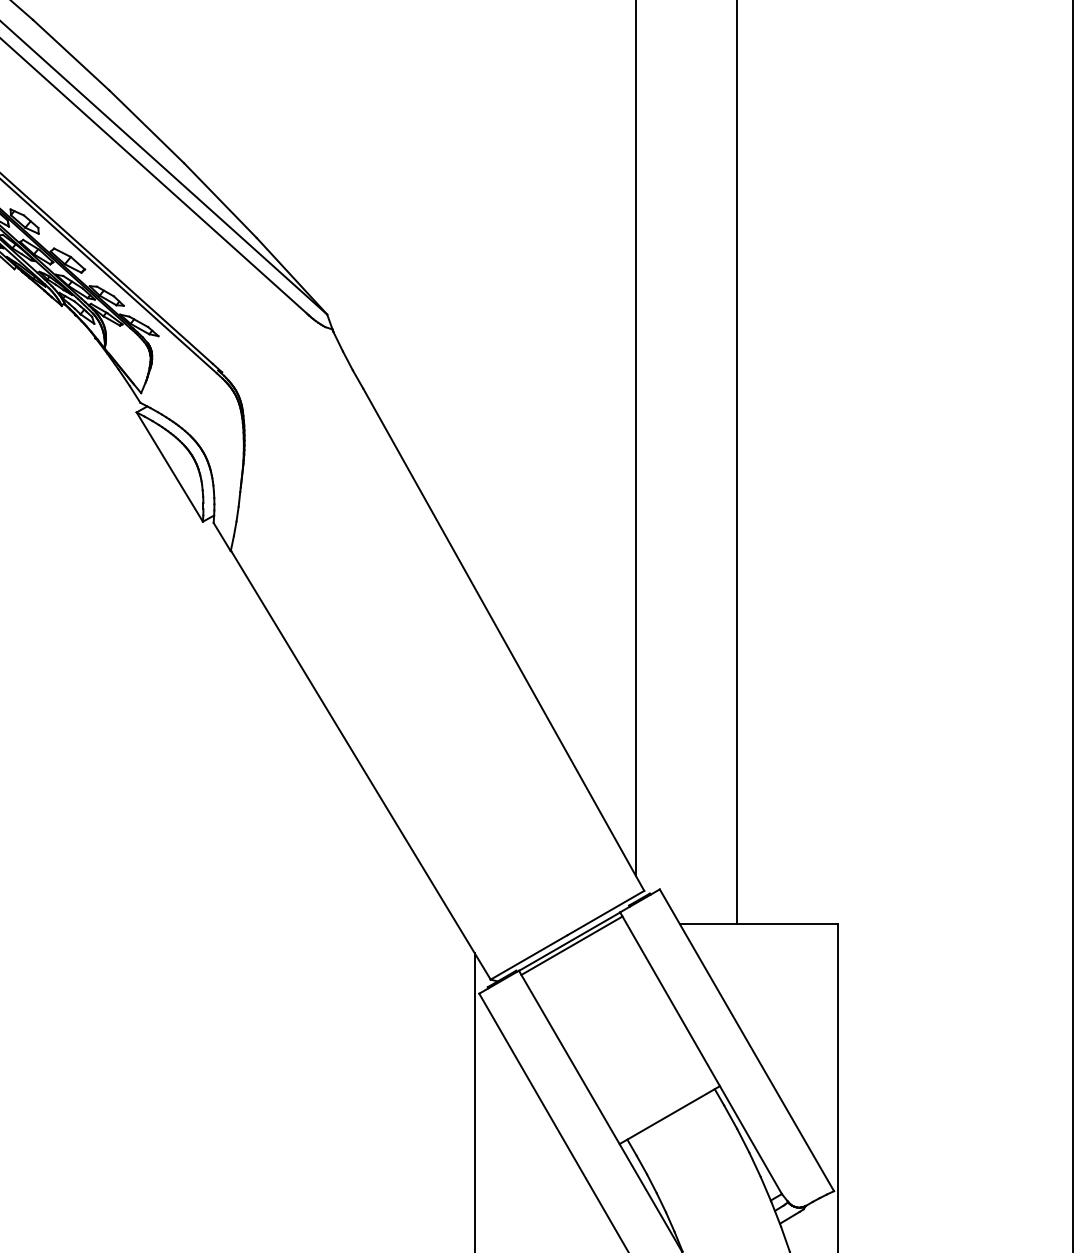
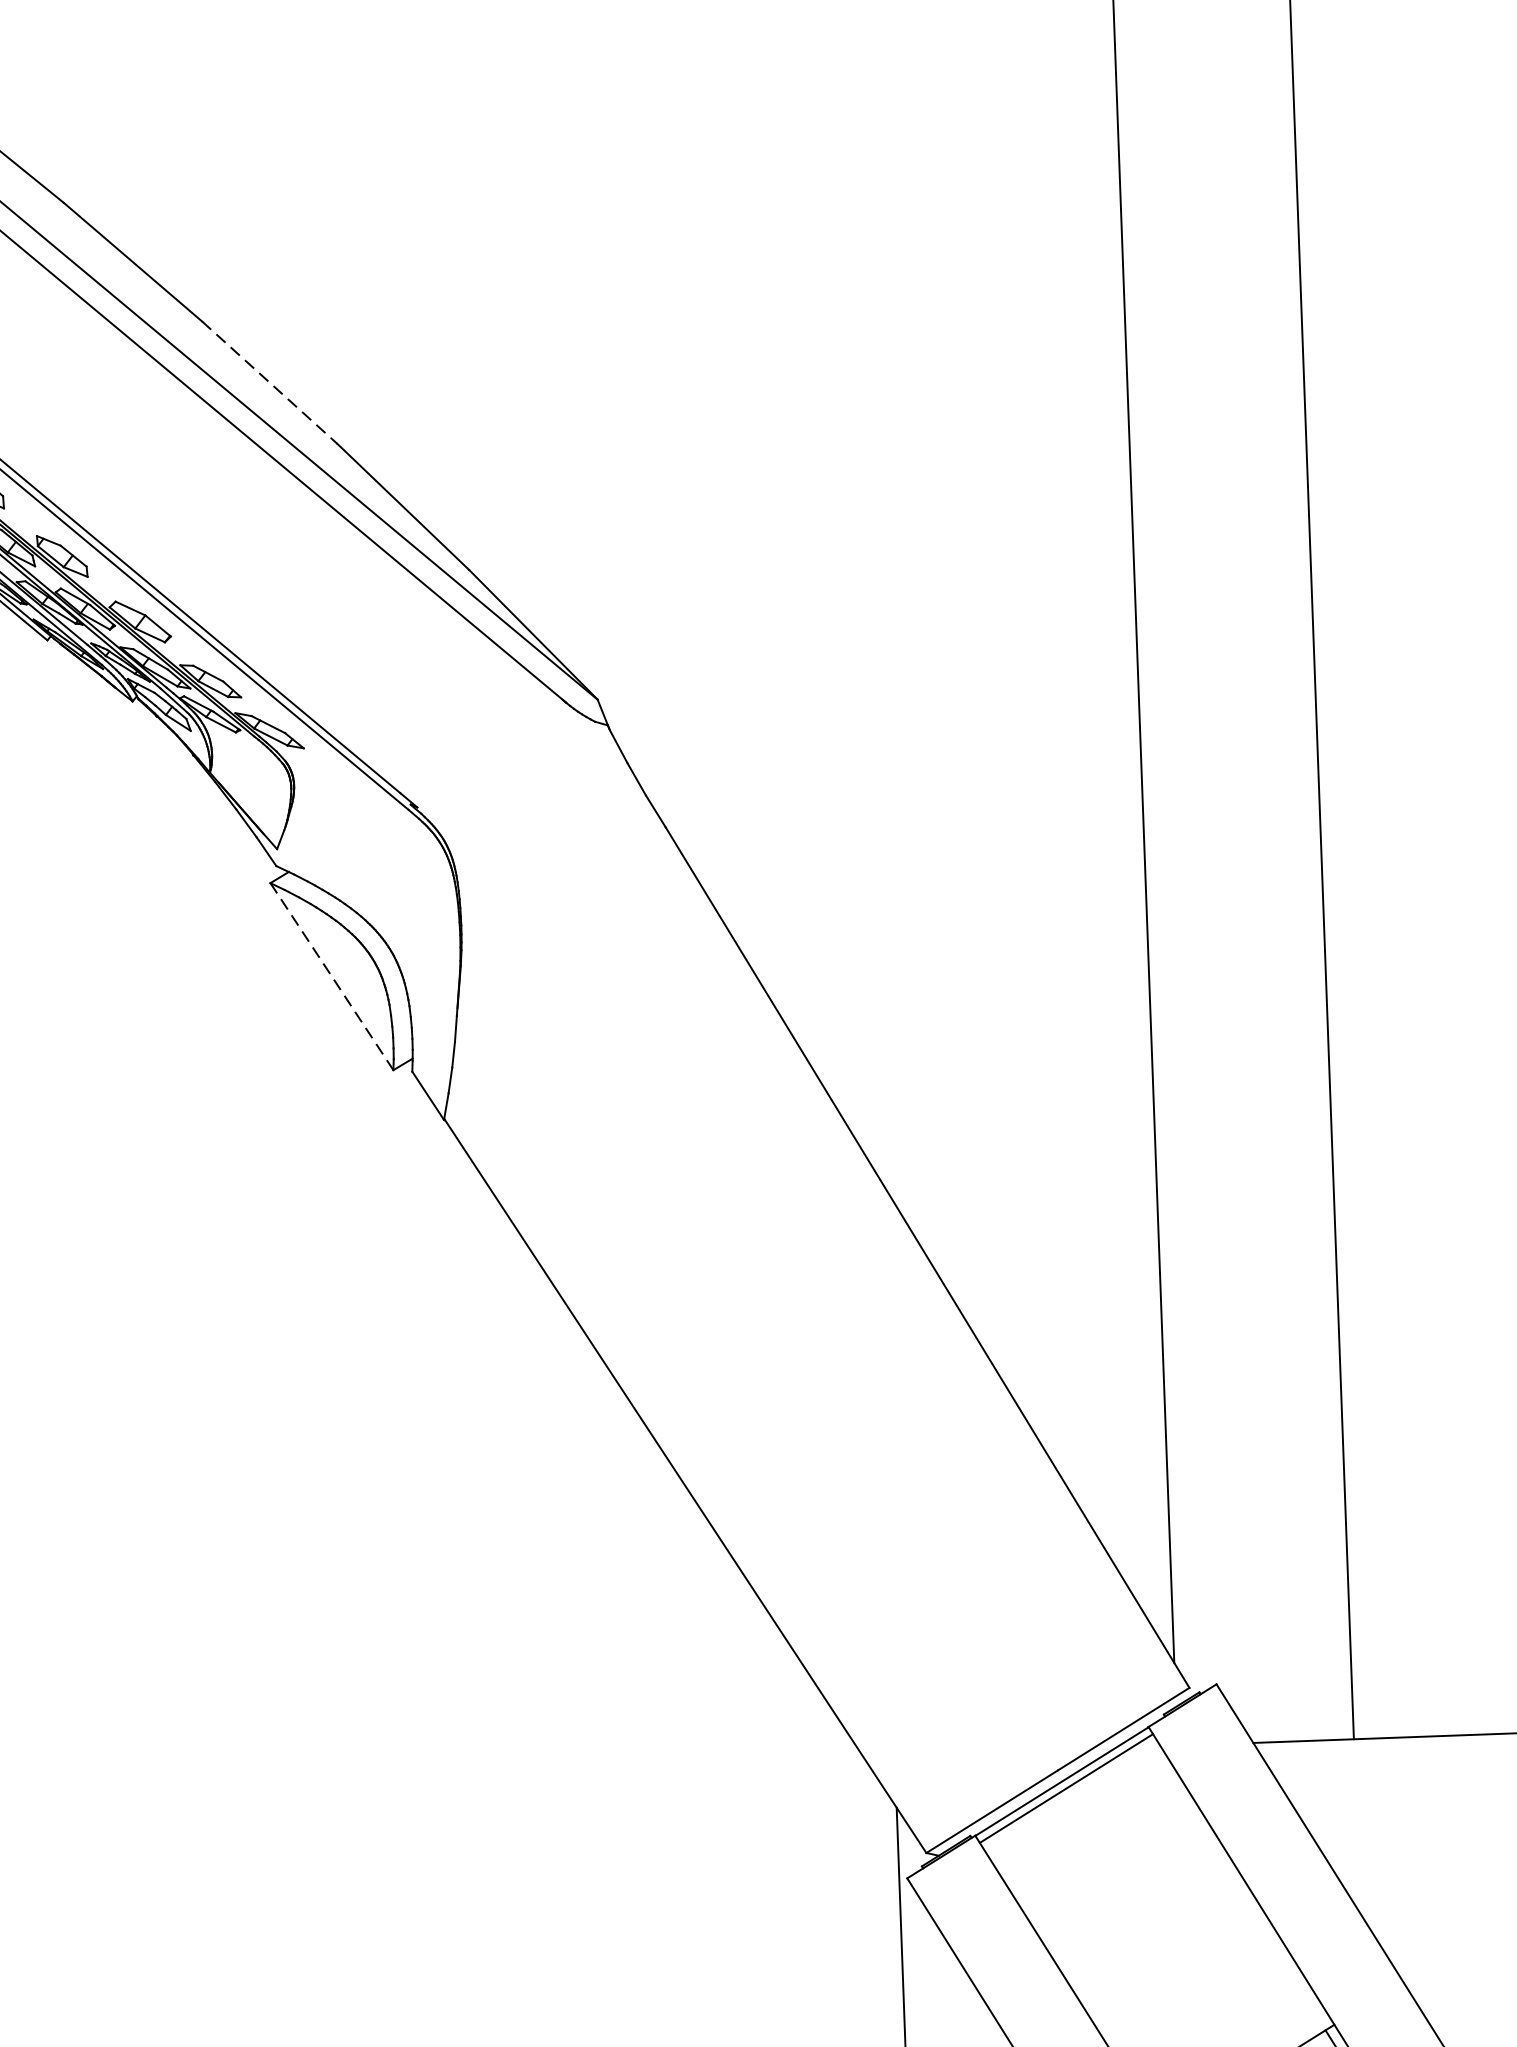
line: (147, 127) -> (271, 383), solid -> dashed
line: (169, 467) -> (331, 977), solid -> dashed

